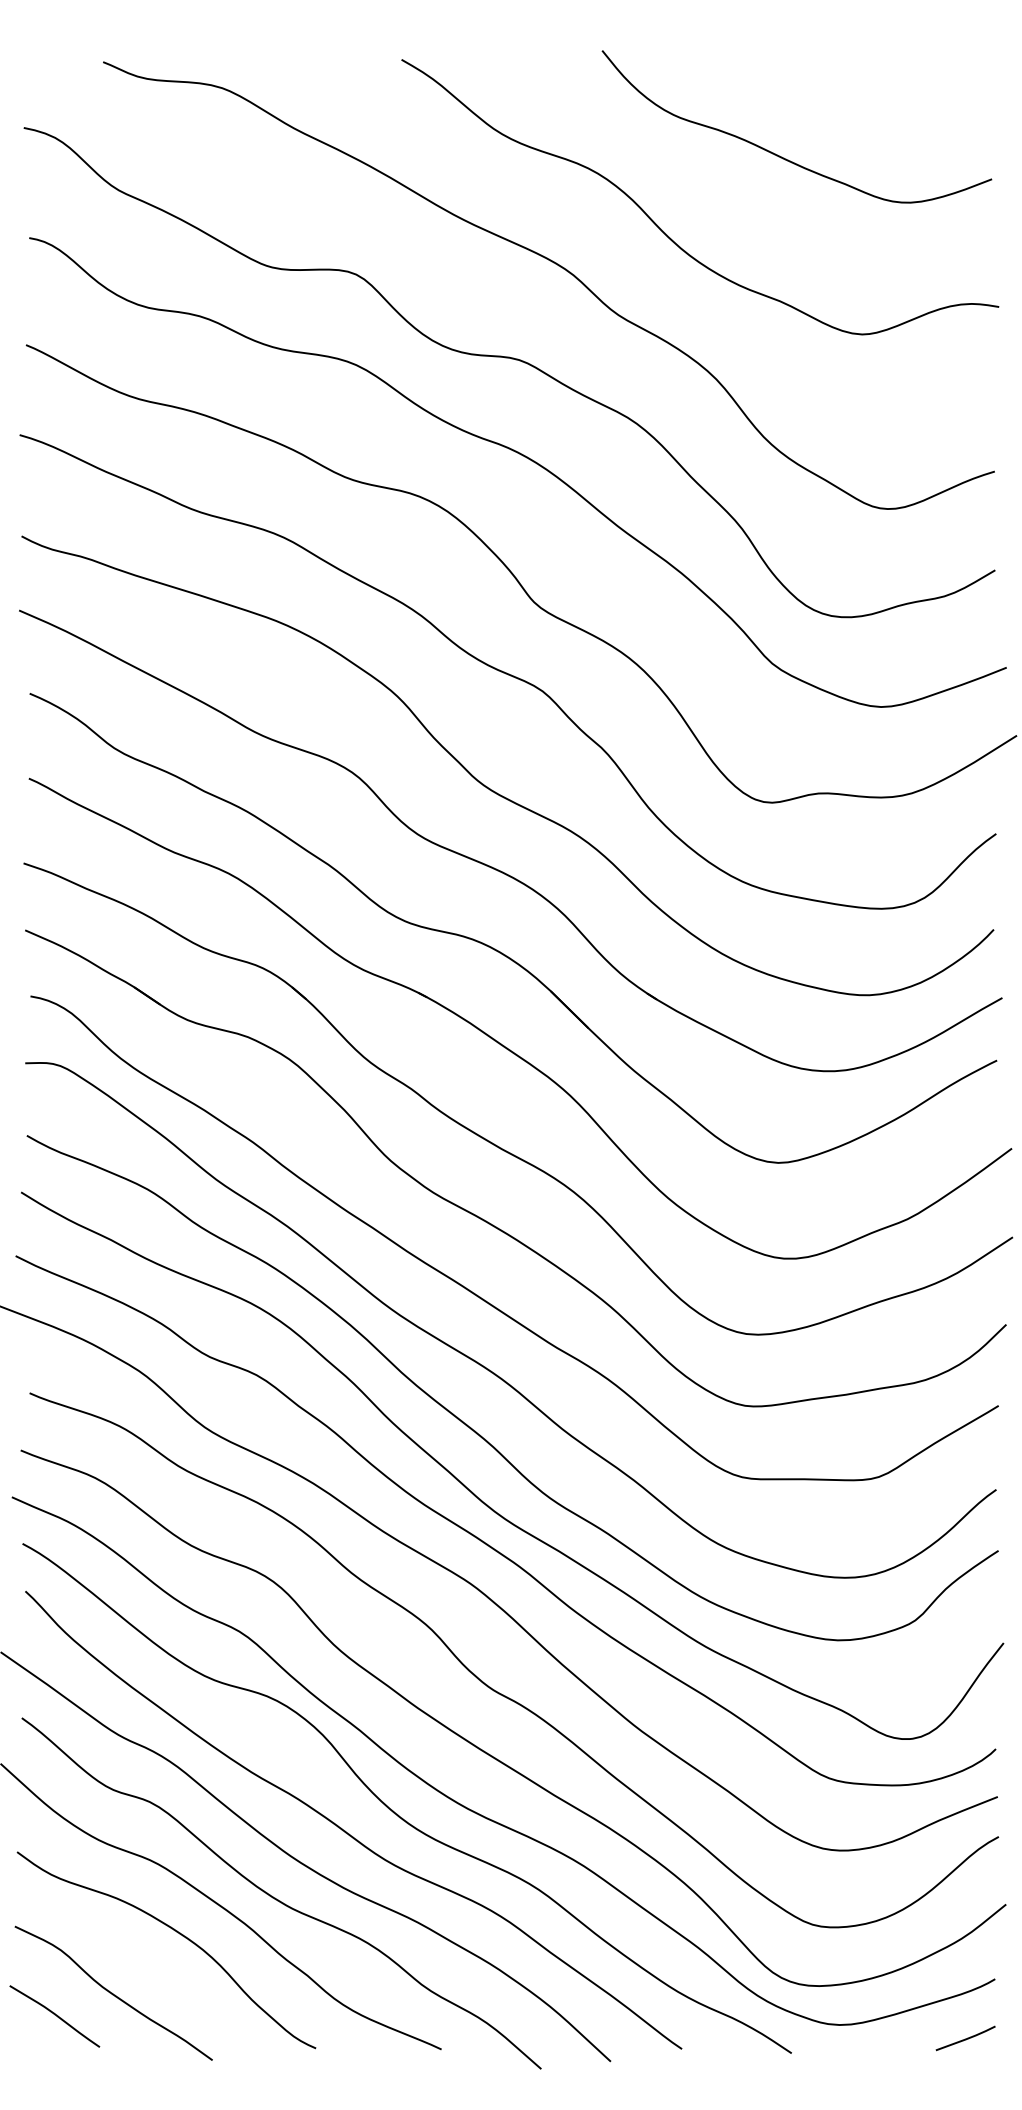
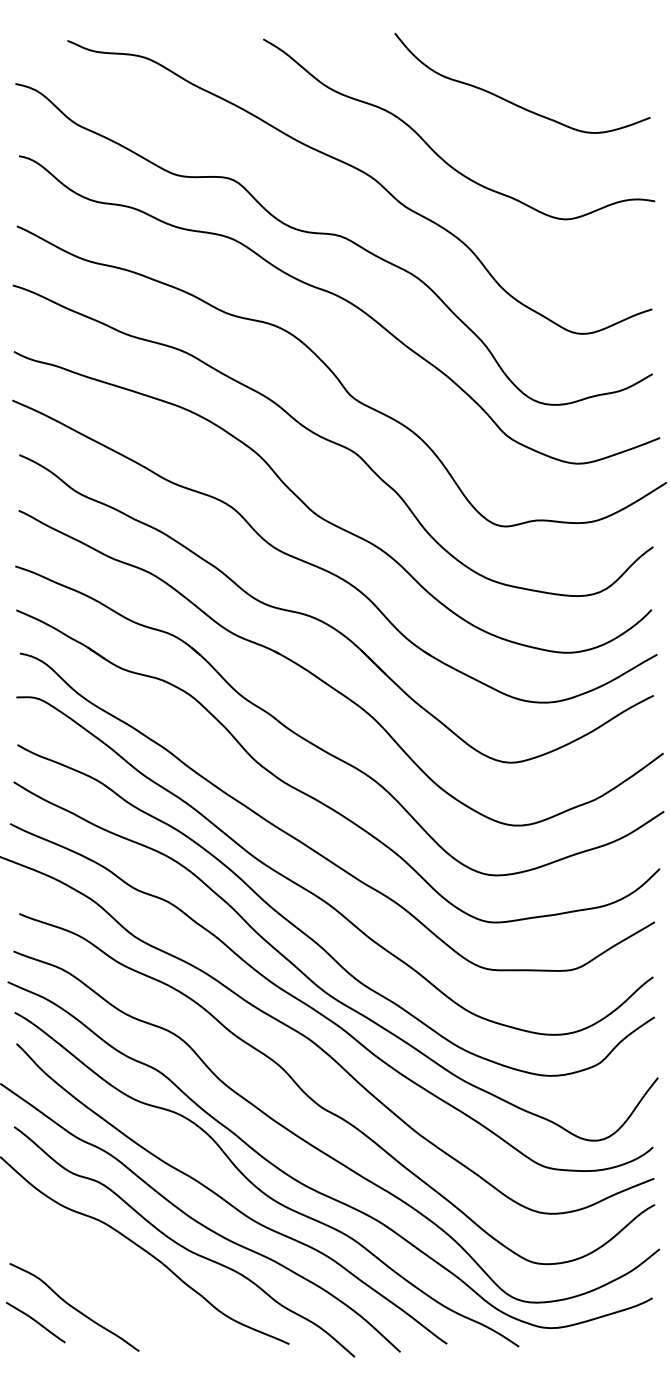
curve: (174, 1932) -> (114, 1267), removed
line: (966, 2037) -> (633, 1336), removed

